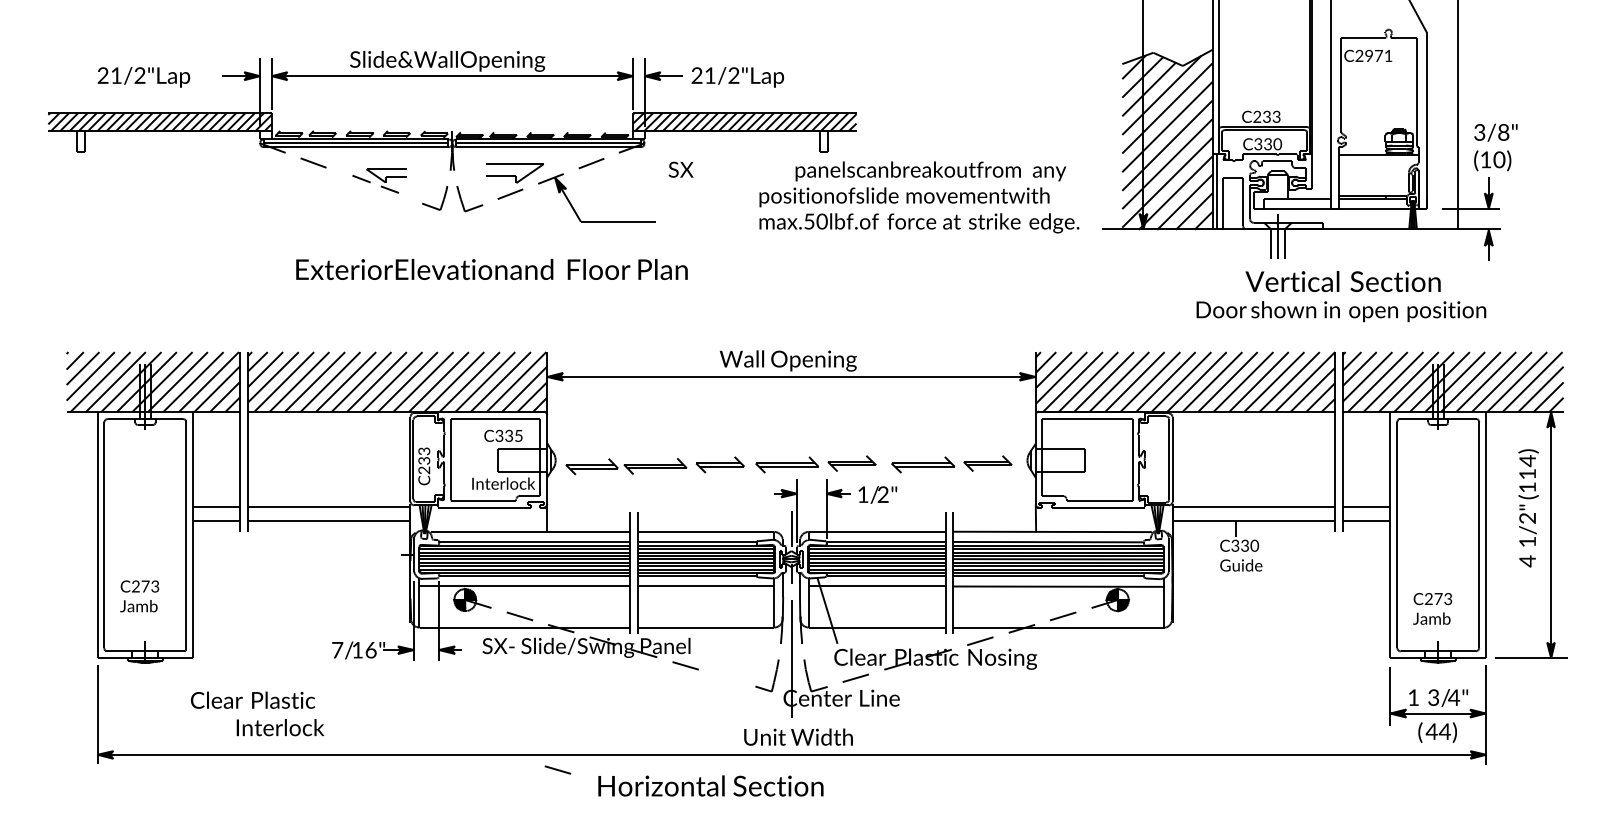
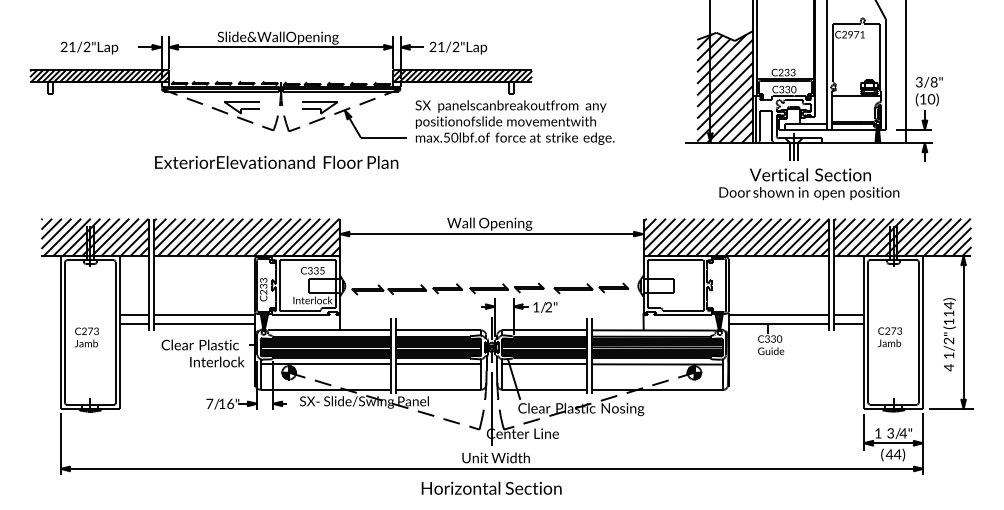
part: (378, 181) -> (235, 112), size x1.43
text: (919, 197) -> (515, 122), moved
text: (491, 268) -> (276, 161), moved
text: (1341, 297) -> (809, 184), moved
text: (1528, 507) -> (949, 334), moved
text: (139, 596) -> (86, 337), moved
text: (1431, 609) -> (889, 337), moved
text: (256, 713) -> (202, 353), moved
line: (557, 770) -> (451, 421), moved
text: (710, 784) -> (491, 487), moved

